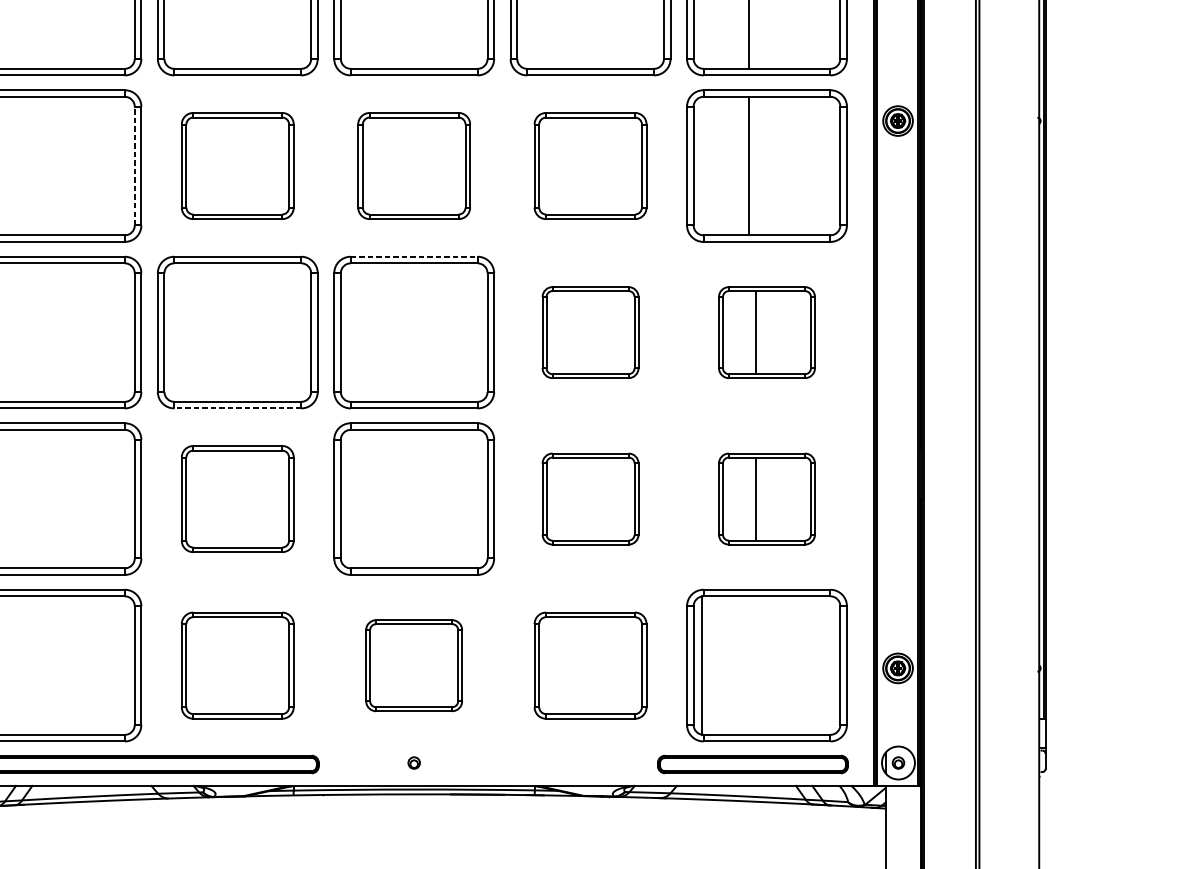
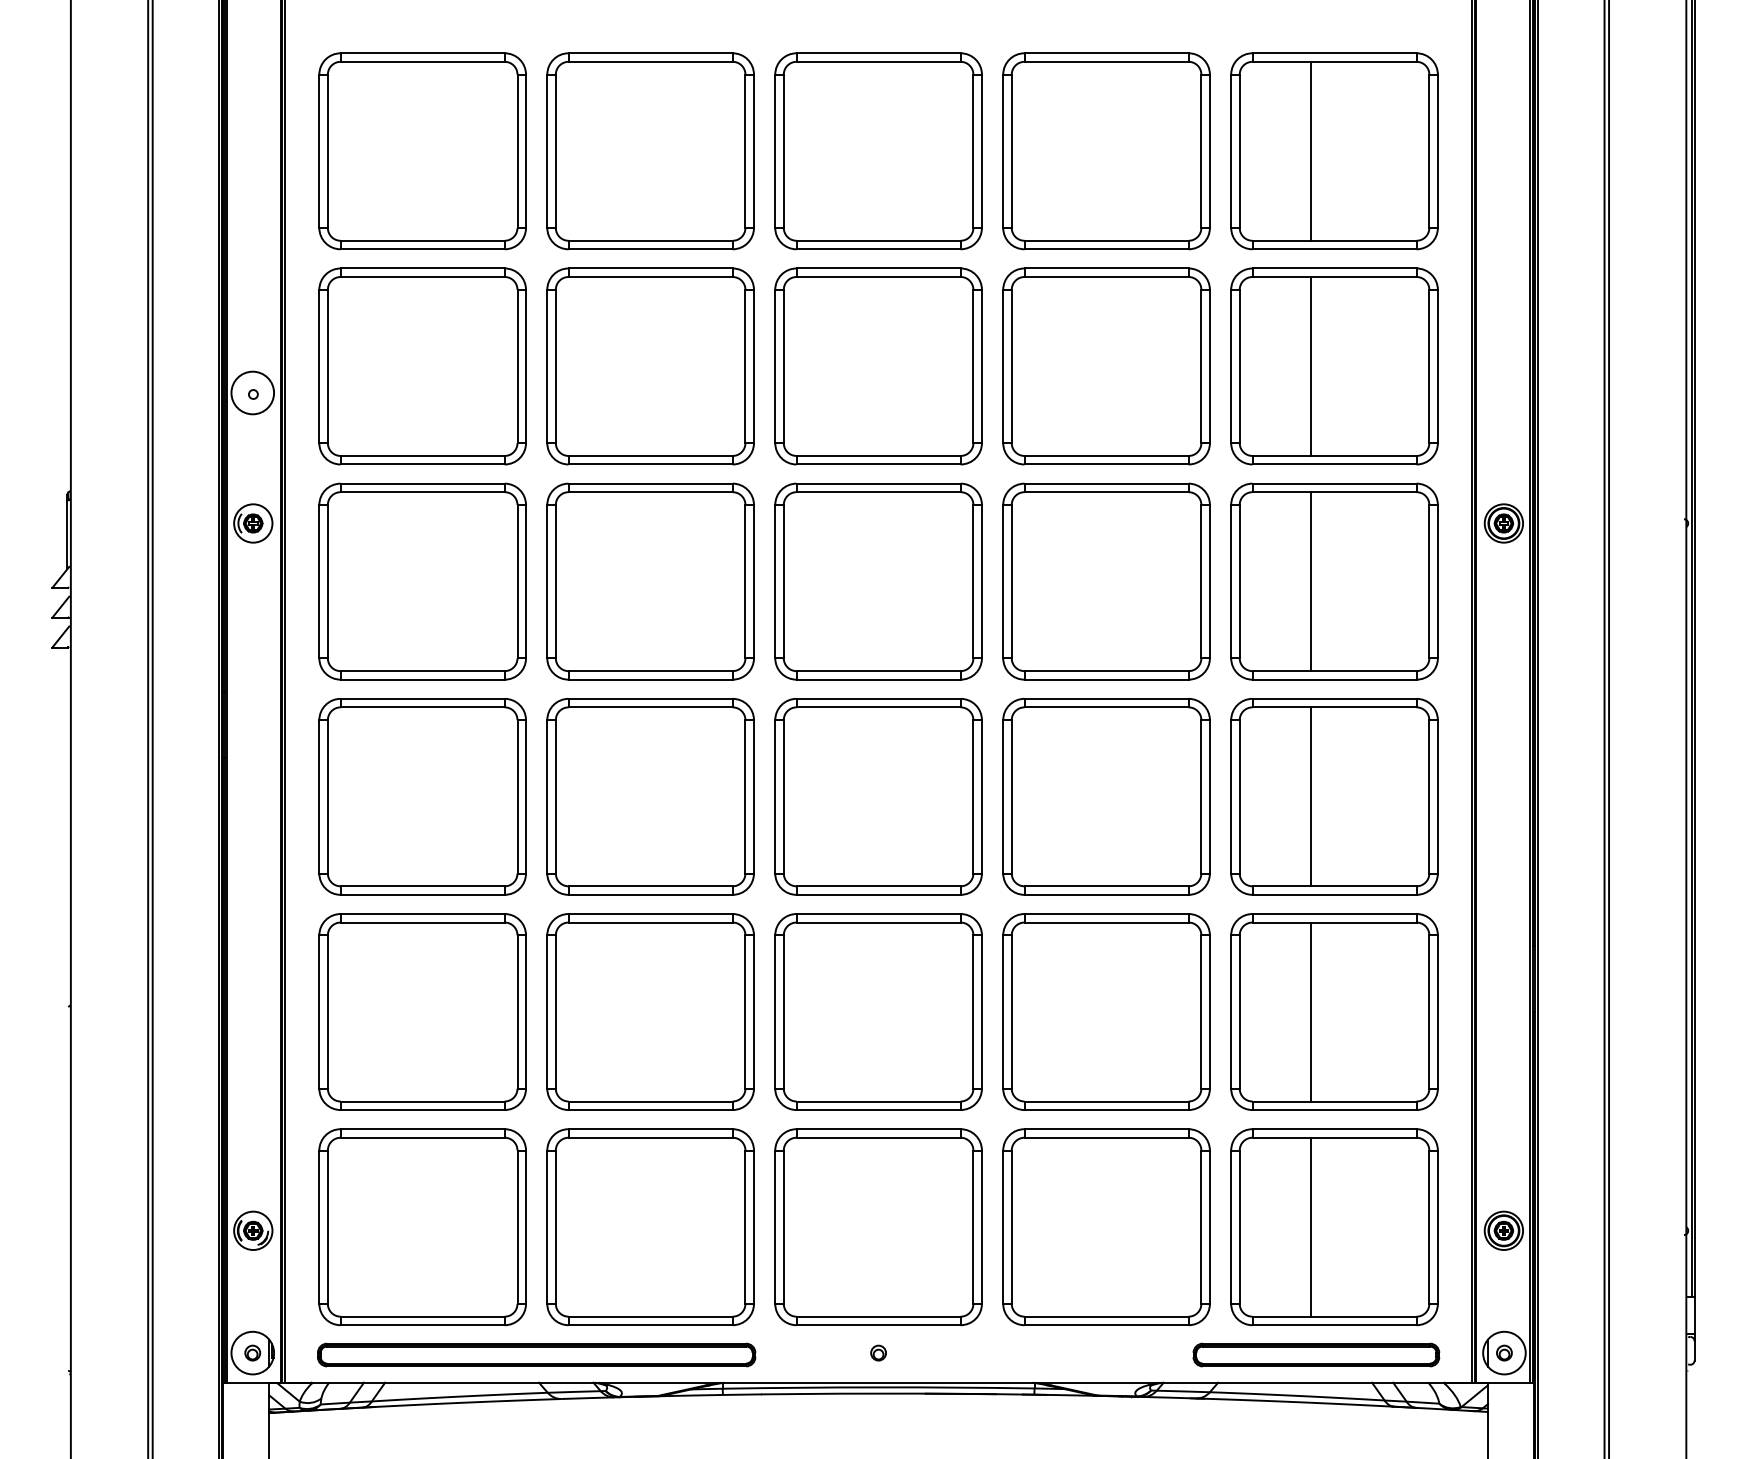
line: (134, 165) -> (517, 581), dashed -> solid
part: (237, 165) -> (650, 581), size x1.43
part: (414, 165) -> (878, 581), size x1.43
part: (590, 165) -> (1106, 581), size x1.43
line: (414, 256) -> (879, 698), dashed -> solid
part: (590, 332) -> (1106, 796), size x1.67
part: (766, 332) -> (1334, 796), size x1.67
line: (237, 408) -> (650, 894), dashed -> solid
part: (237, 498) -> (650, 1011), size x1.43
part: (590, 498) -> (1106, 1011), size x1.67
part: (766, 498) -> (1334, 1011), size x1.67
part: (237, 665) -> (650, 1227), size x1.43
part: (414, 665) -> (878, 1227), size x1.67
part: (590, 665) -> (1106, 1227), size x1.43
line: (701, 665) -> (1311, 1226), moved

